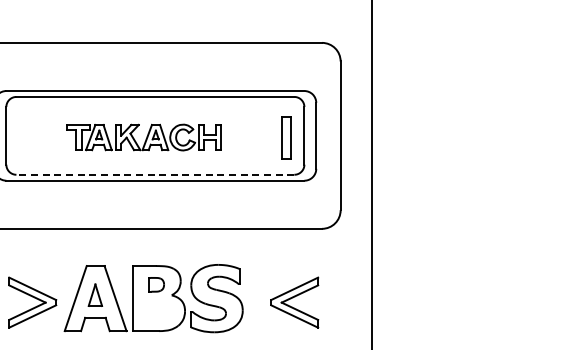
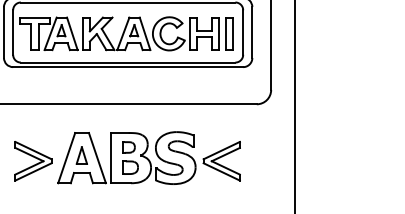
part: (144, 137) -> (119, 33), size x1.67
line: (155, 174) -> (128, 62), dashed -> solid
part: (294, 302) -> (221, 161), moved
part: (158, 311) -> (130, 168), added

